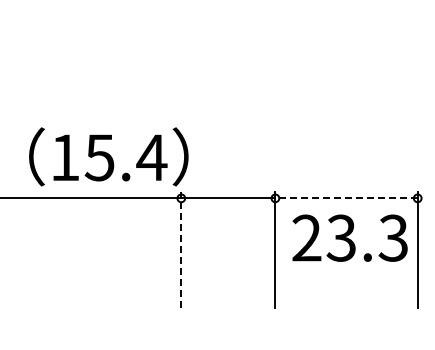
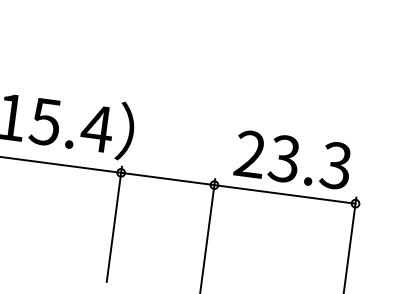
line: (346, 198) -> (284, 194), dashed -> solid
text: (349, 237) -> (292, 159), moved
line: (181, 249) -> (114, 223), dashed -> solid

